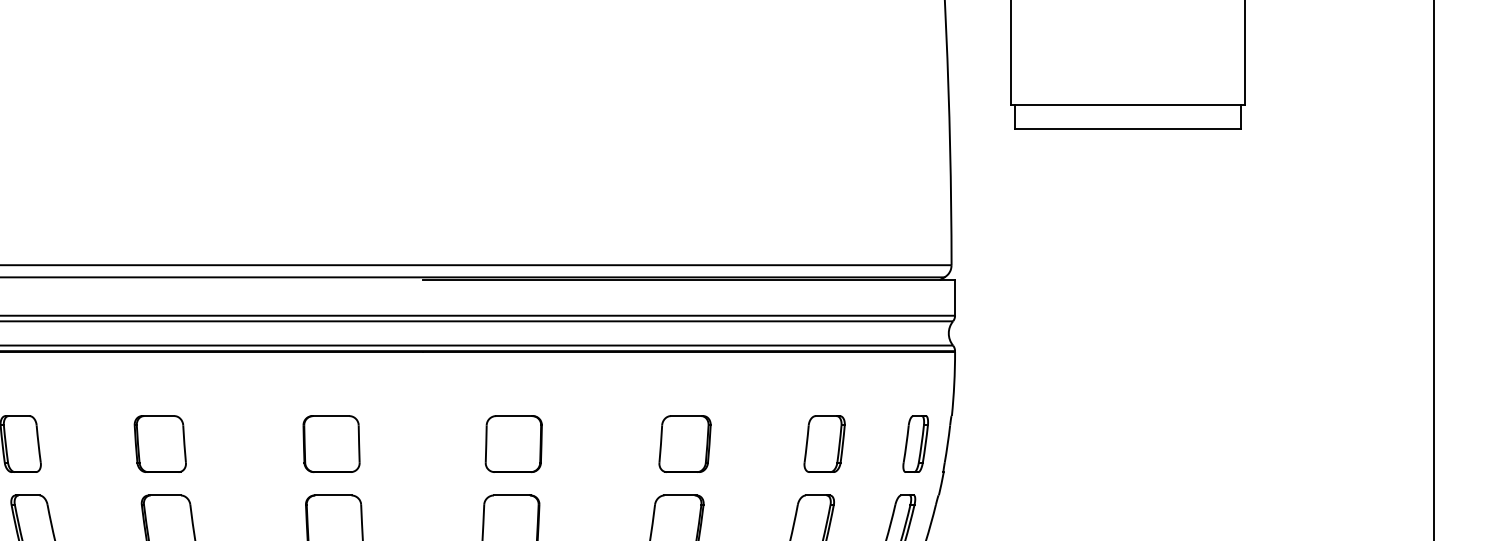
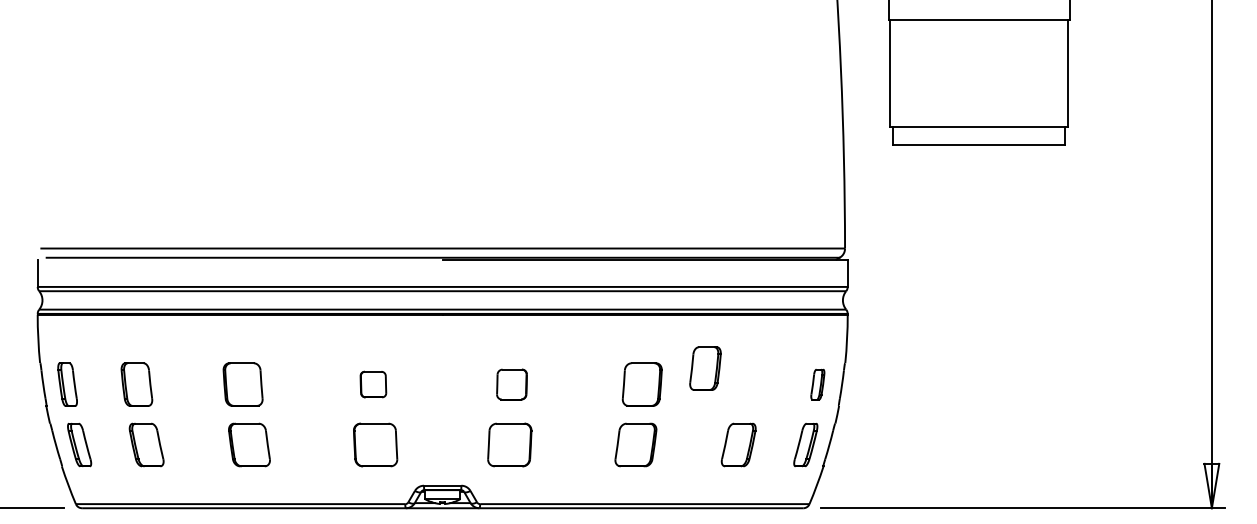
part: (331, 443) -> (373, 384), size x0.6
part: (513, 443) -> (511, 384), size x0.7
part: (824, 443) -> (705, 368), moved
part: (915, 443) -> (817, 384), size x0.7

